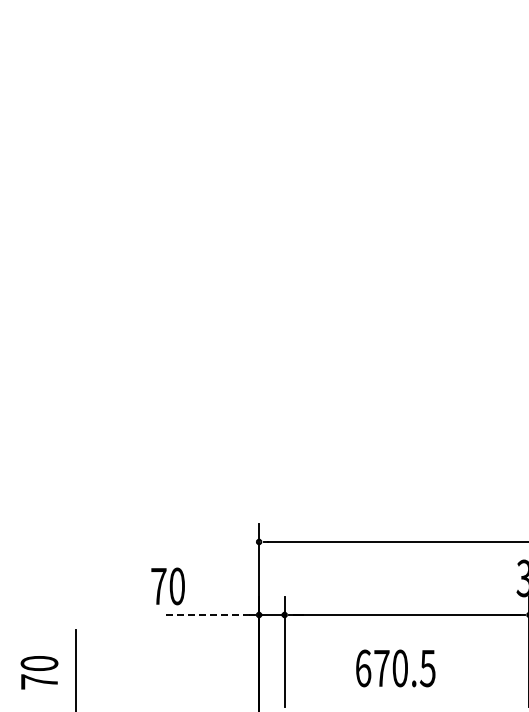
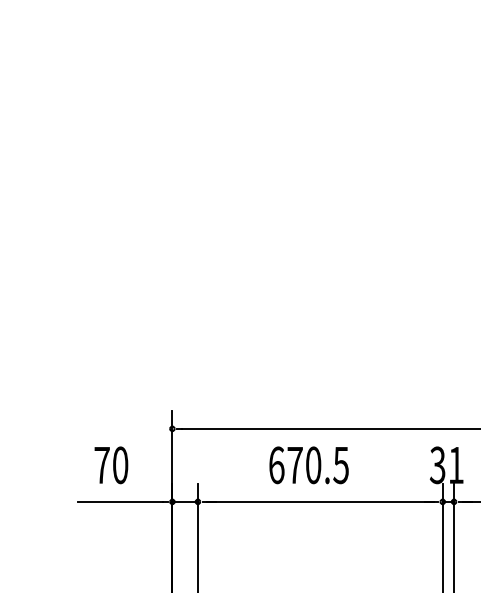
text: (167, 586) -> (110, 465), moved
line: (207, 614) -> (120, 501), dashed -> solid
text: (395, 668) -> (308, 465), moved

